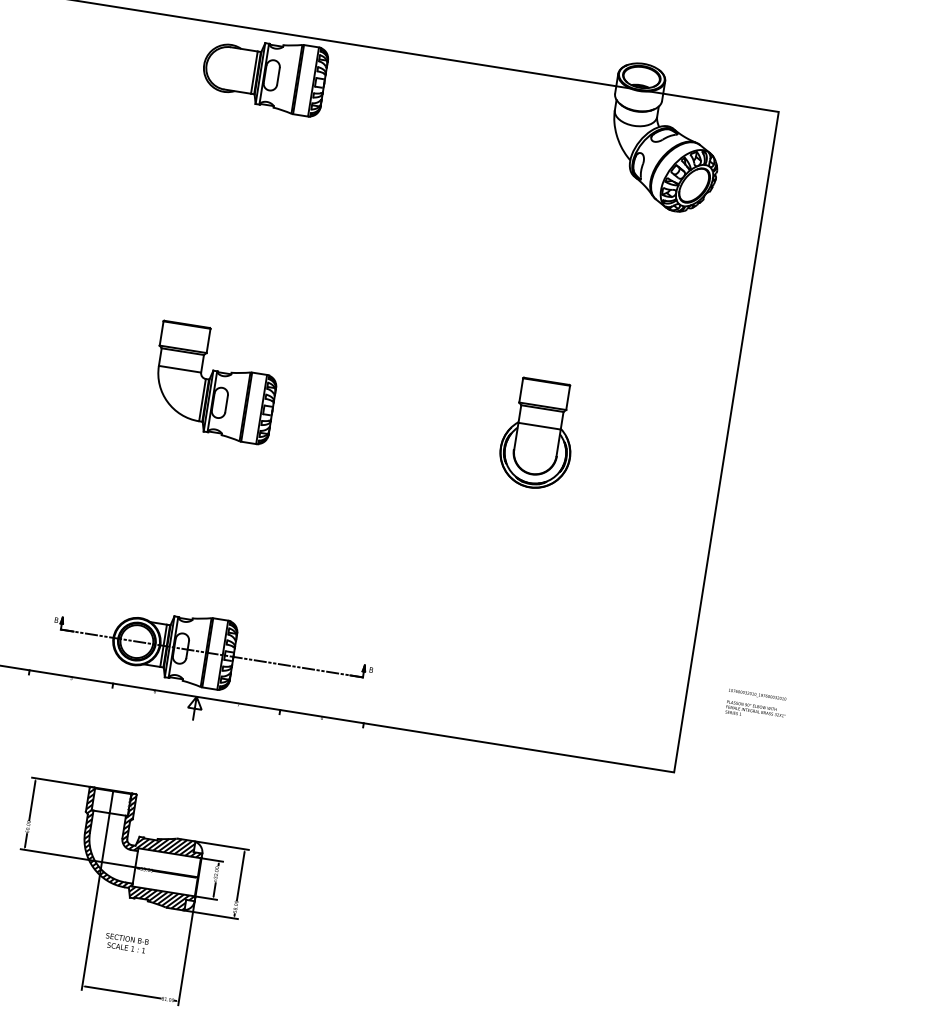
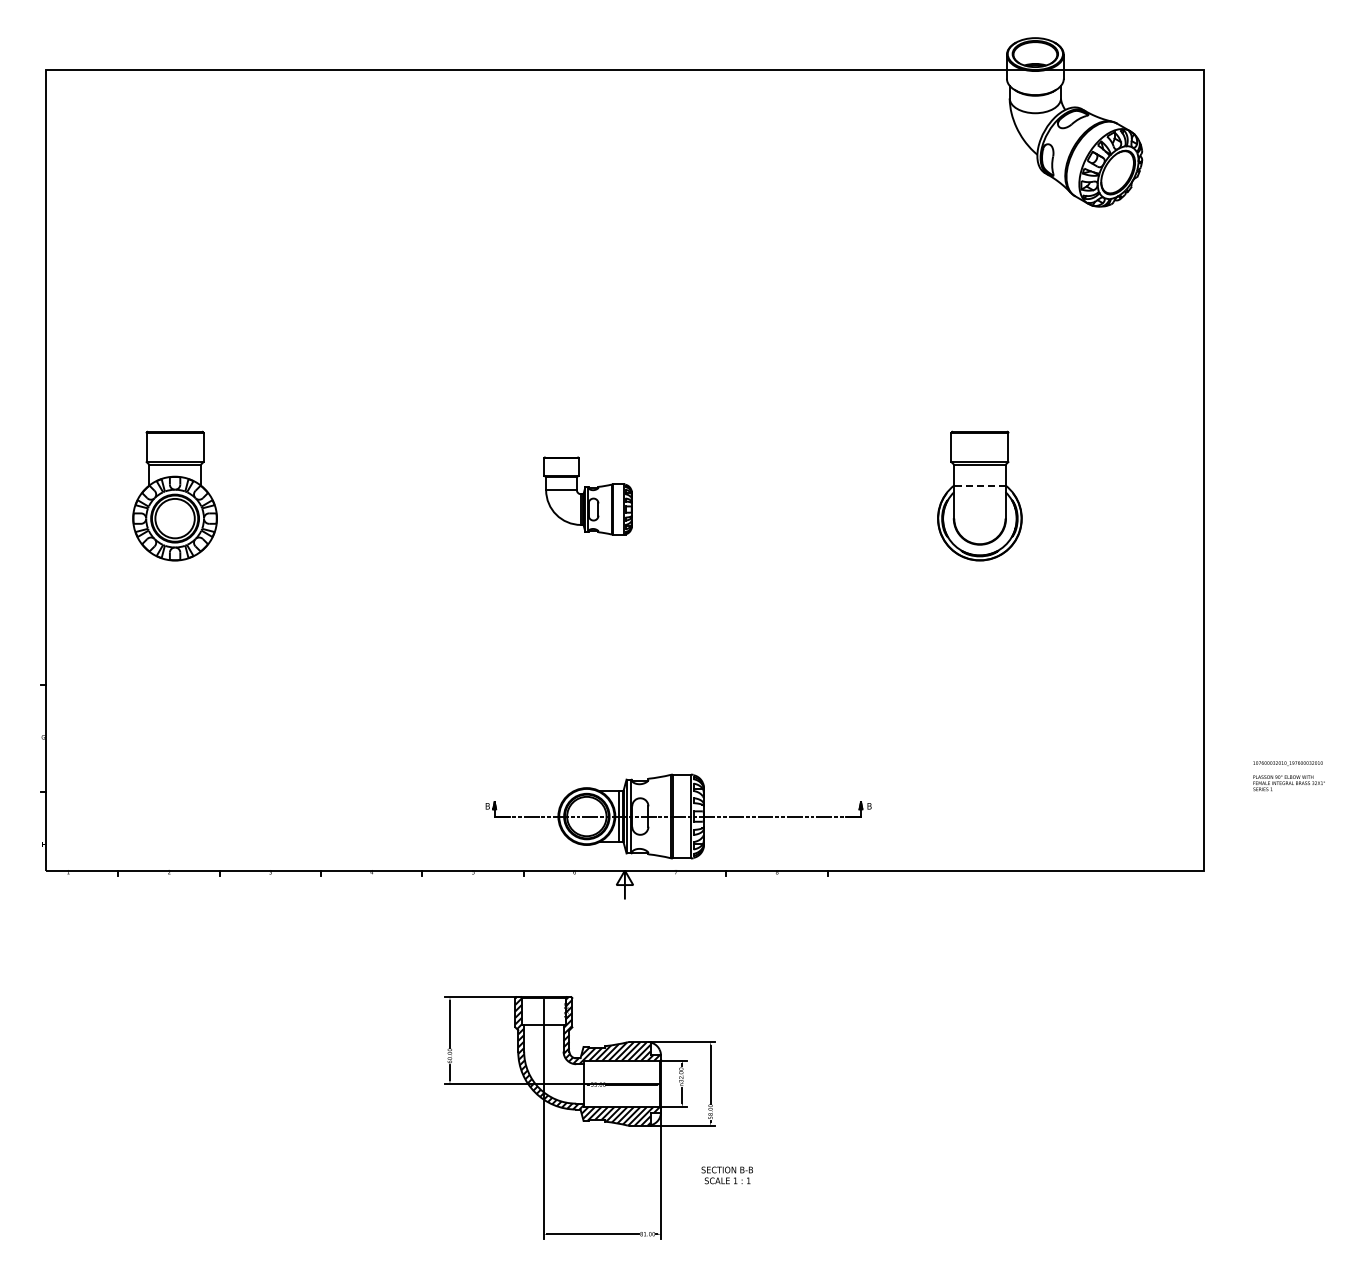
part: (263, 74) -> (587, 121), removed
part: (214, 382) -> (587, 495), size x0.6
line: (540, 426) -> (980, 486), solid -> dashed
part: (212, 653) -> (678, 816), moved
text: (126, 943) -> (726, 1175), moved

